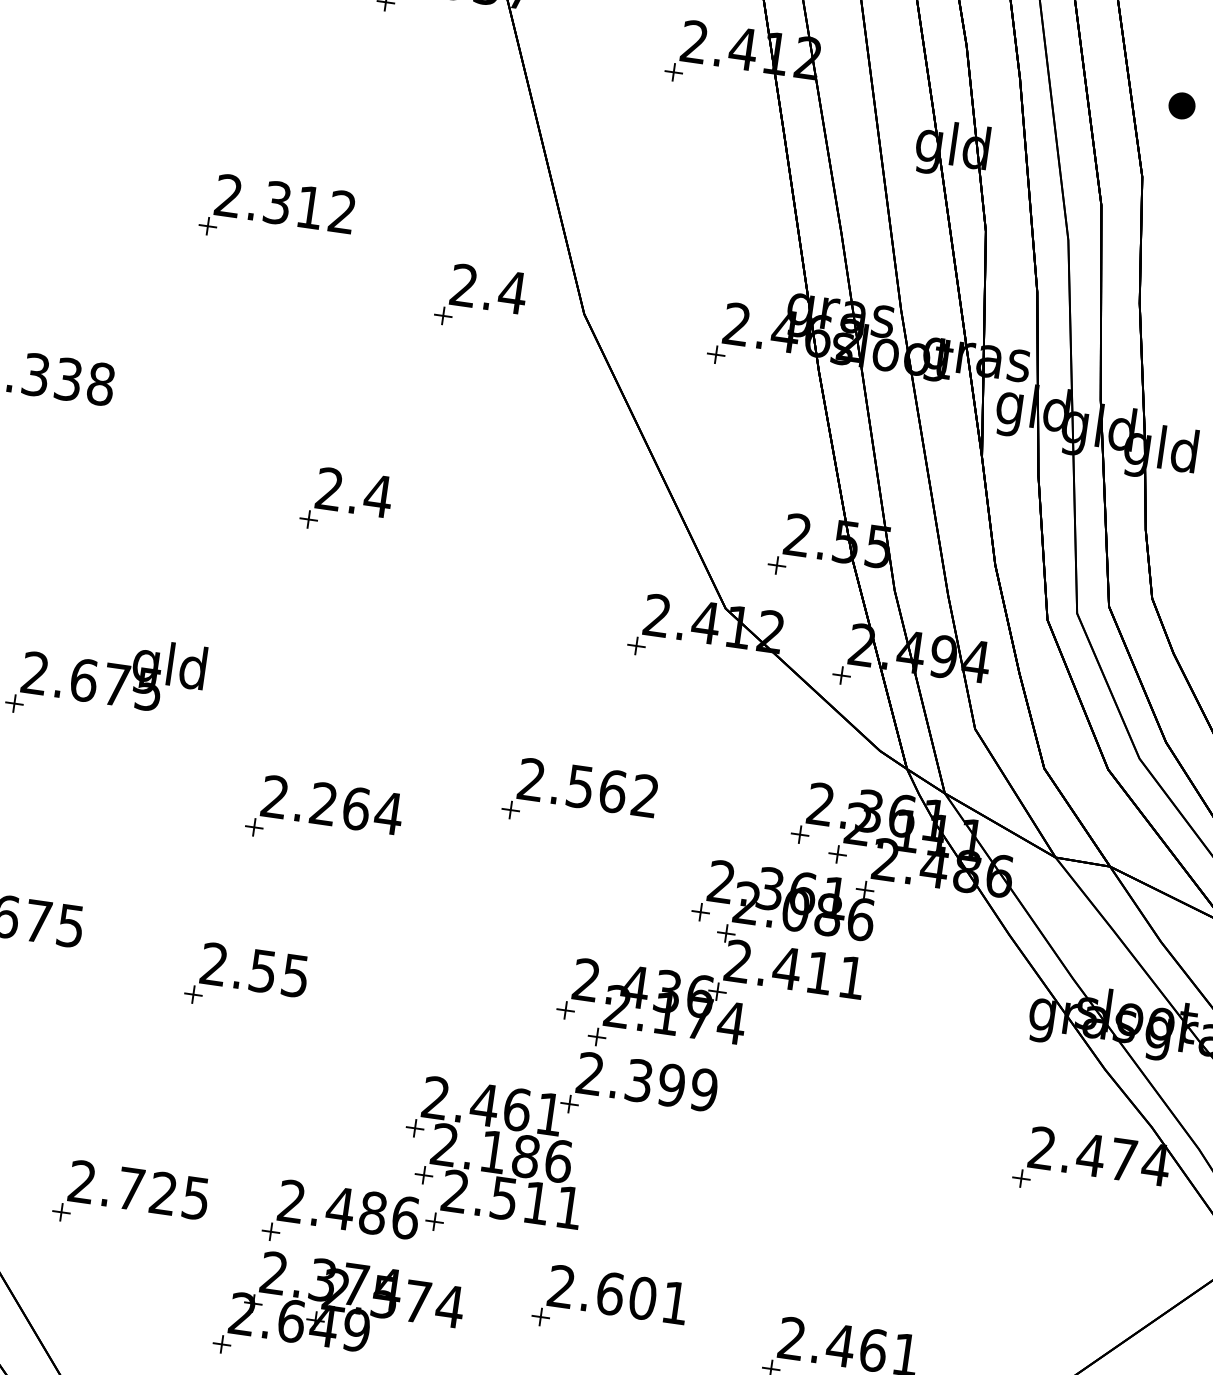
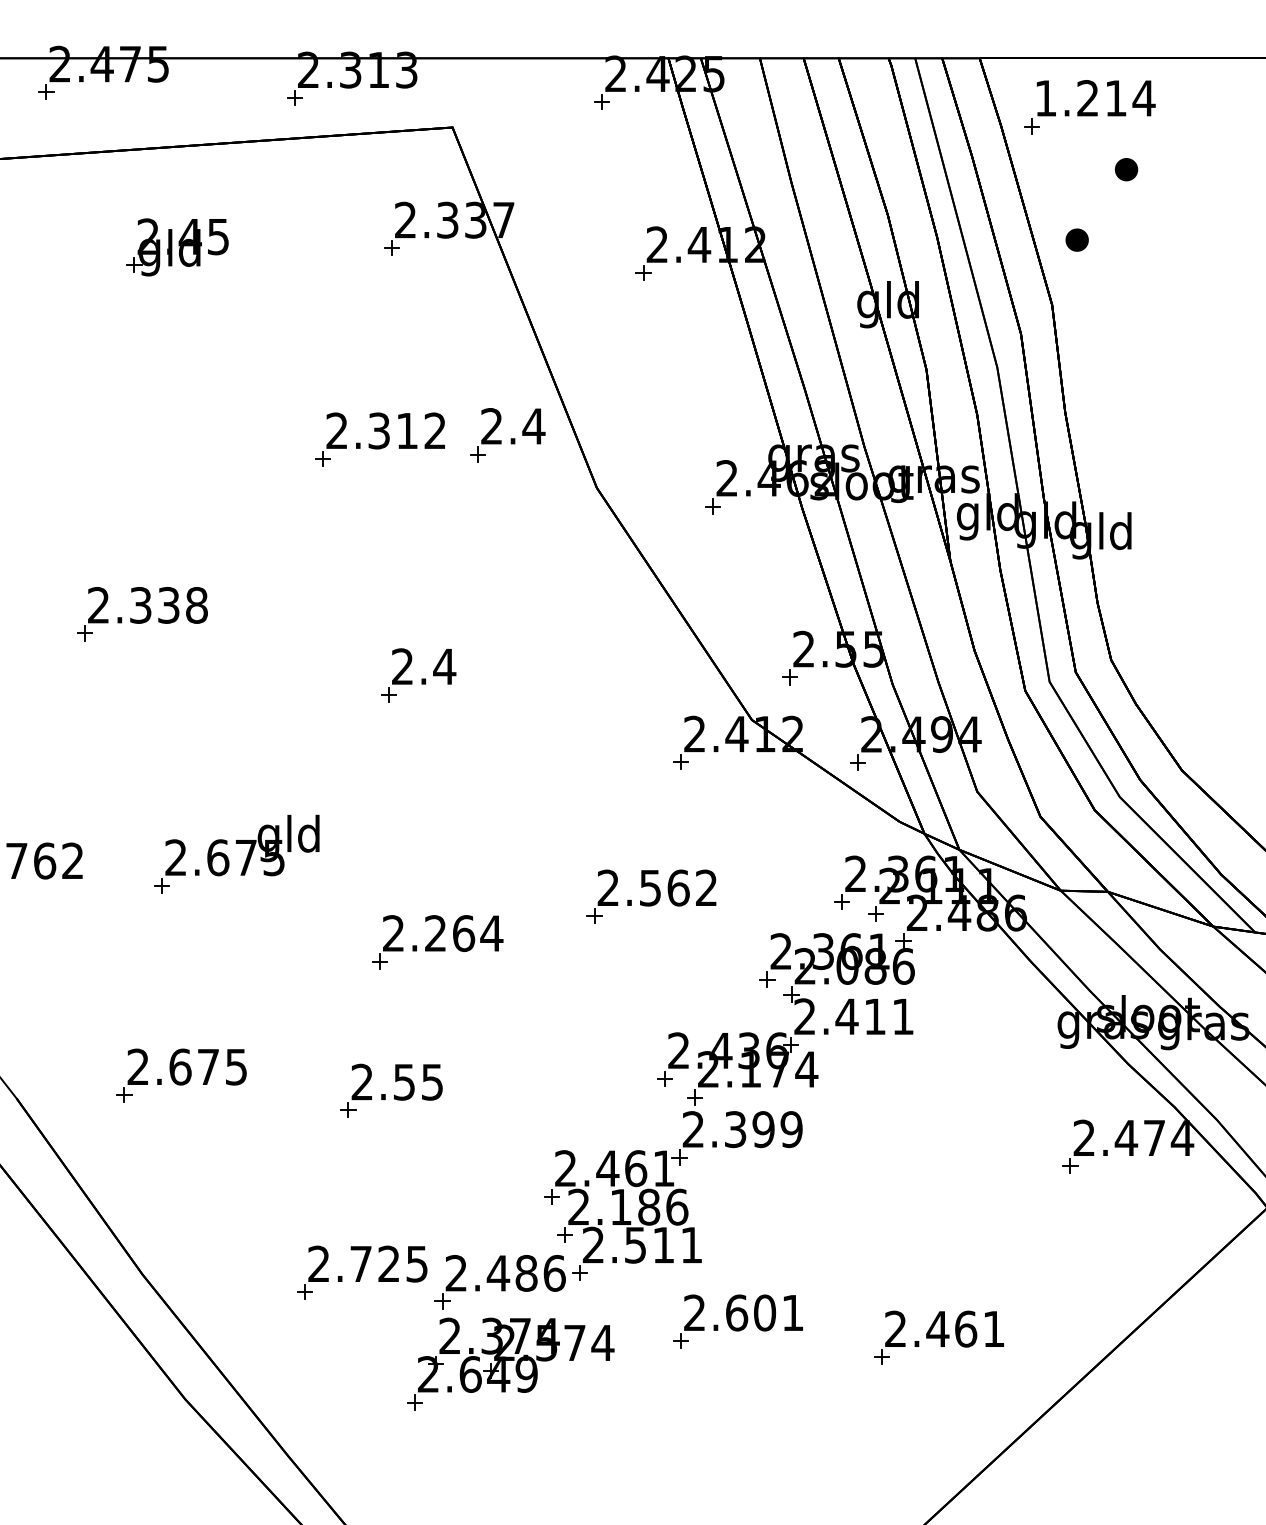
part: (276, 212) -> (379, 439), moved
part: (480, 298) -> (507, 435), moved
part: (131, 1198) -> (362, 1272), moved

